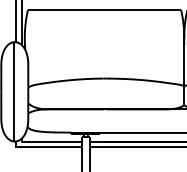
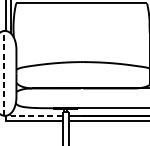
line: (14, 91) -> (4, 73), solid -> dashed
line: (49, 141) -> (34, 115), solid -> dashed

